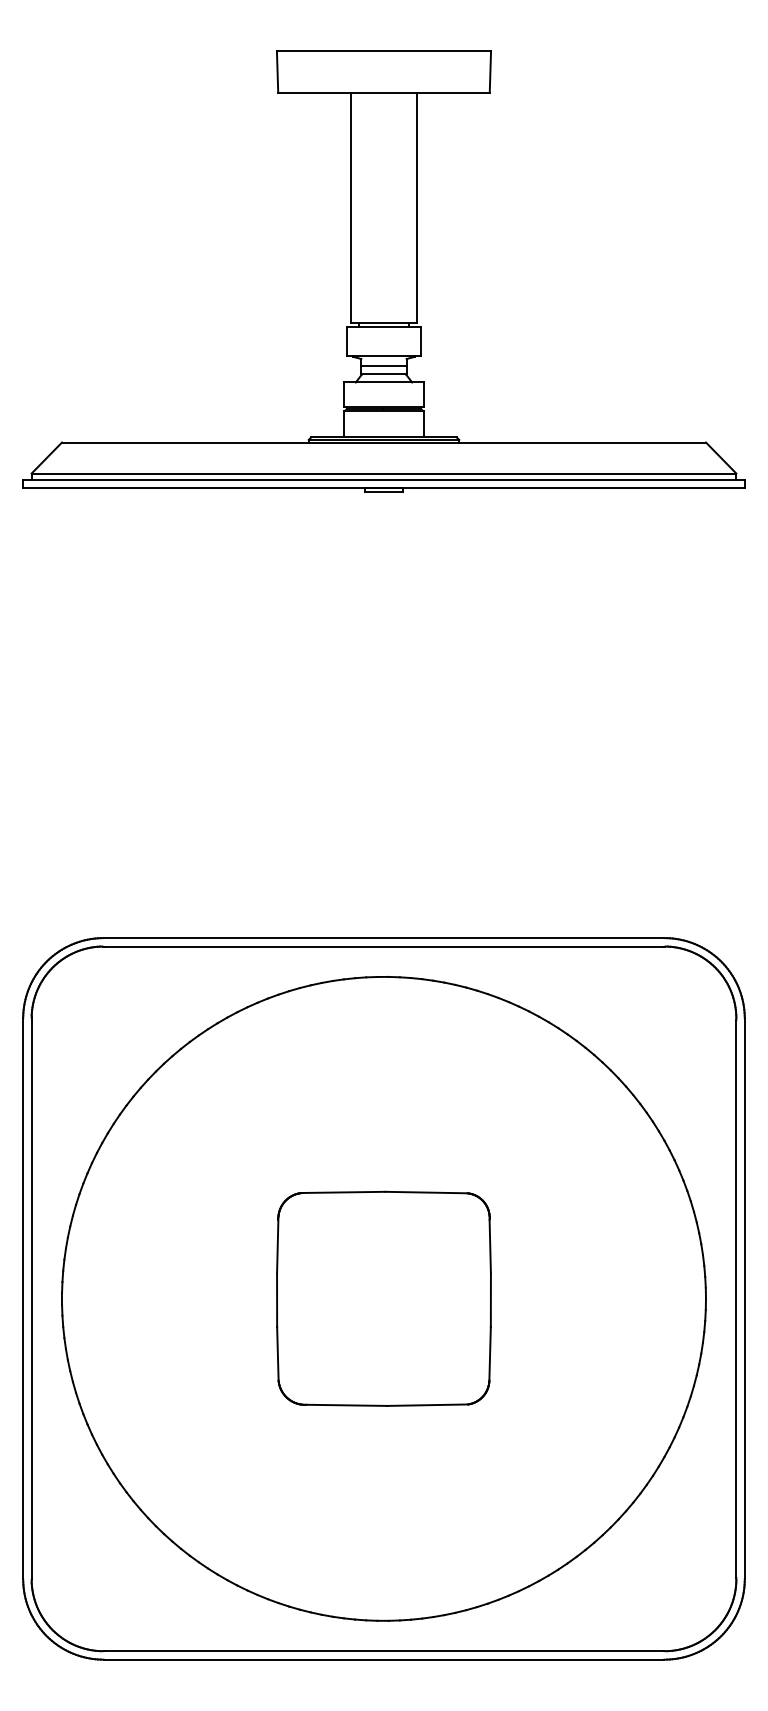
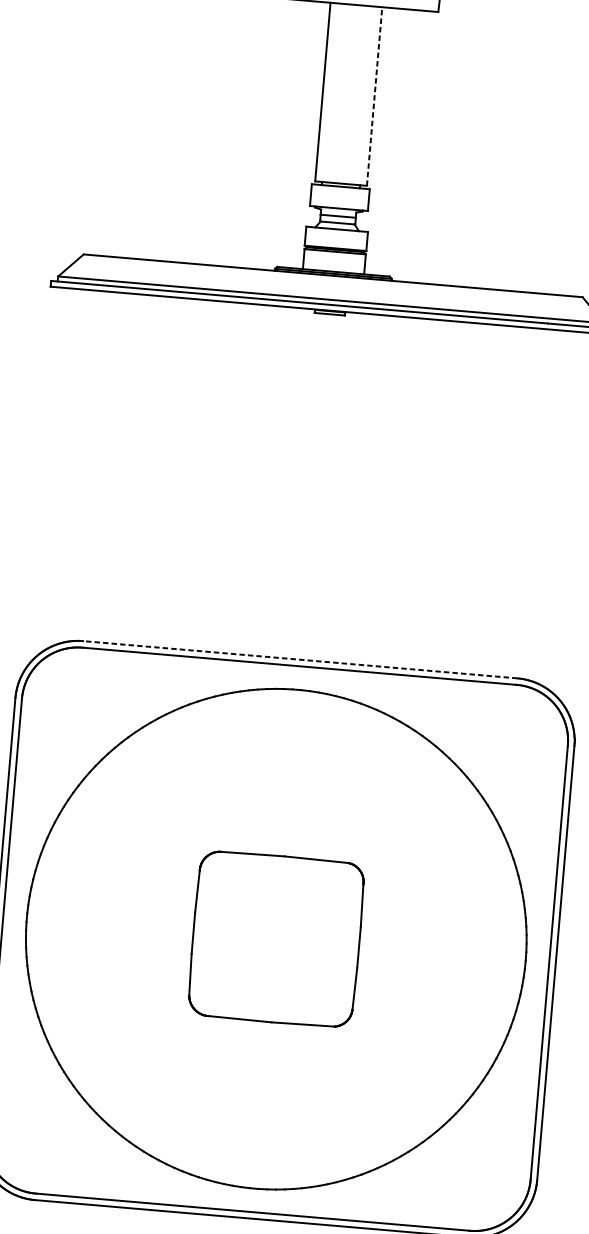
line: (417, 207) -> (374, 96), solid -> dashed
line: (383, 938) -> (299, 660), solid -> dashed

